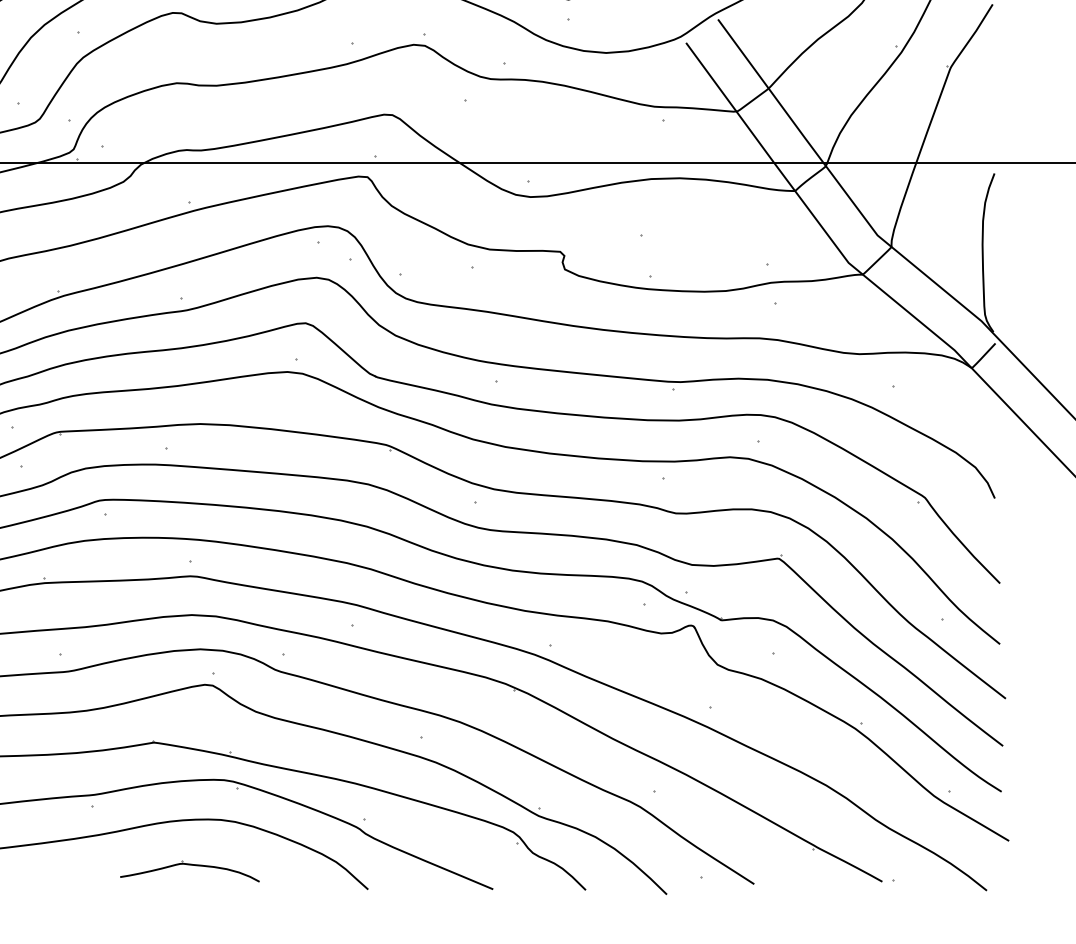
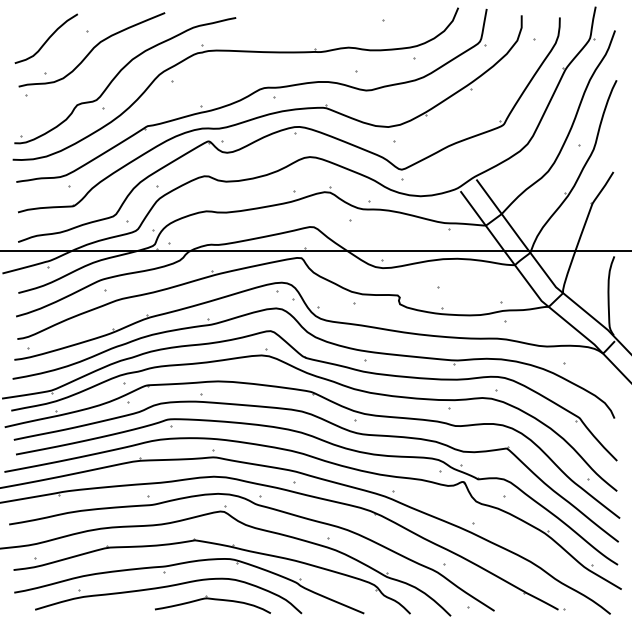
part: (189, 871) -> (212, 604), size x1.67

